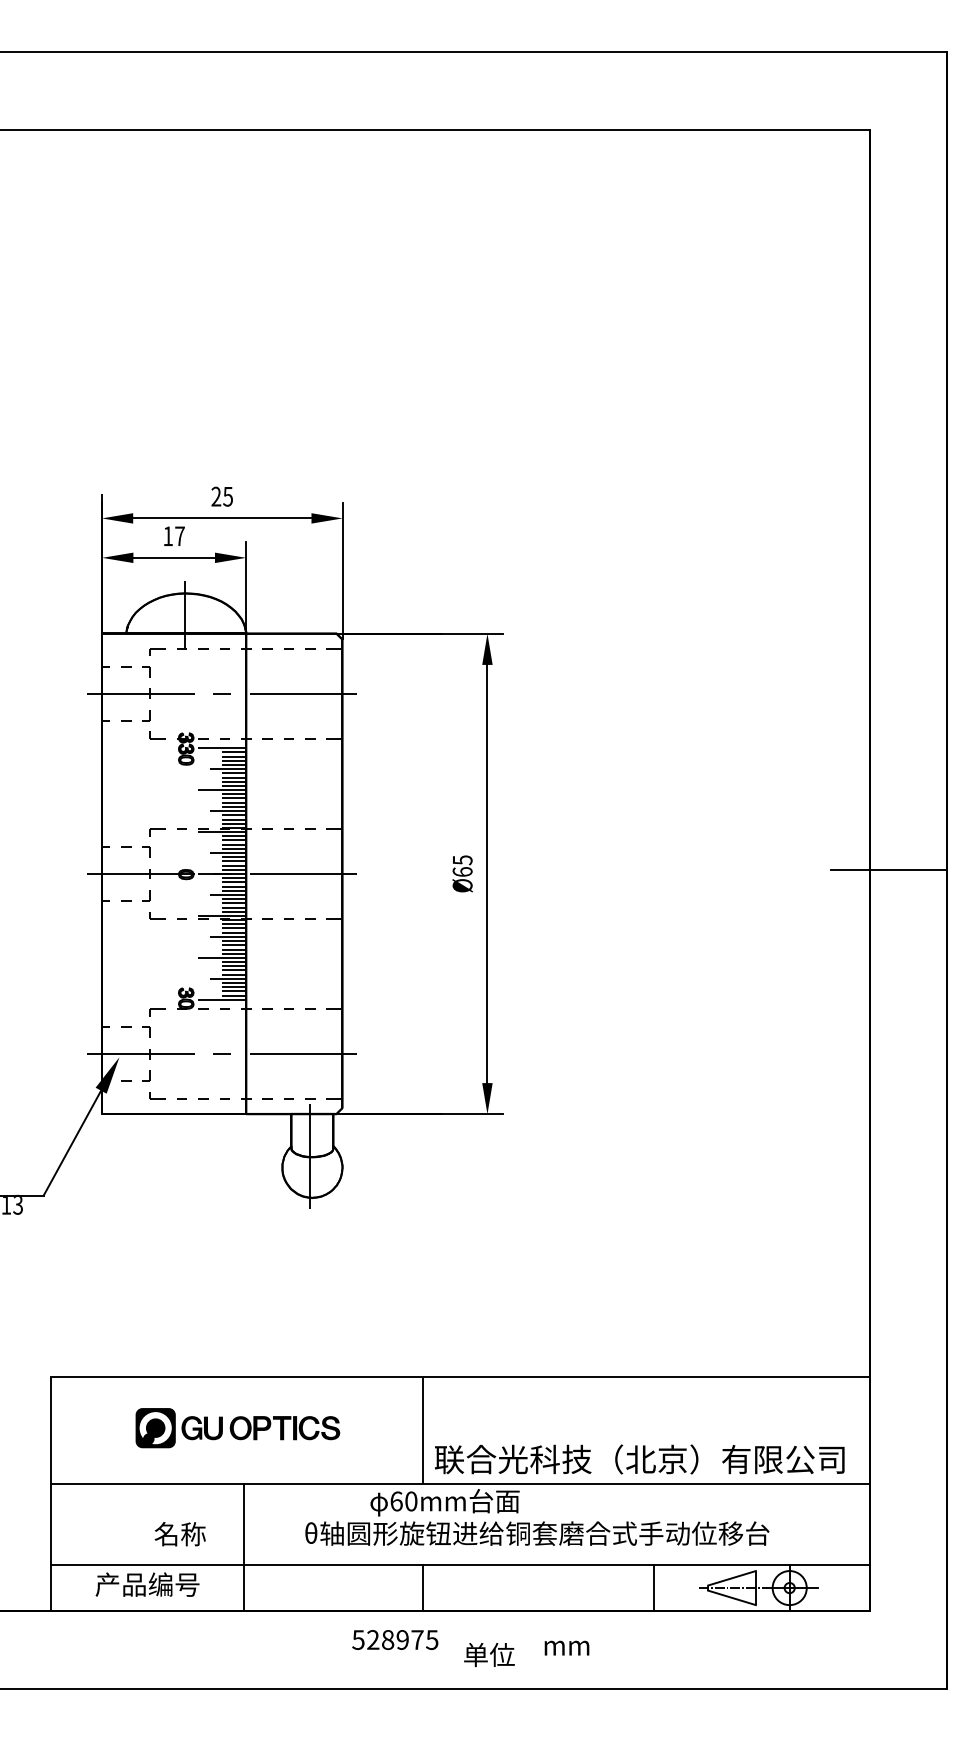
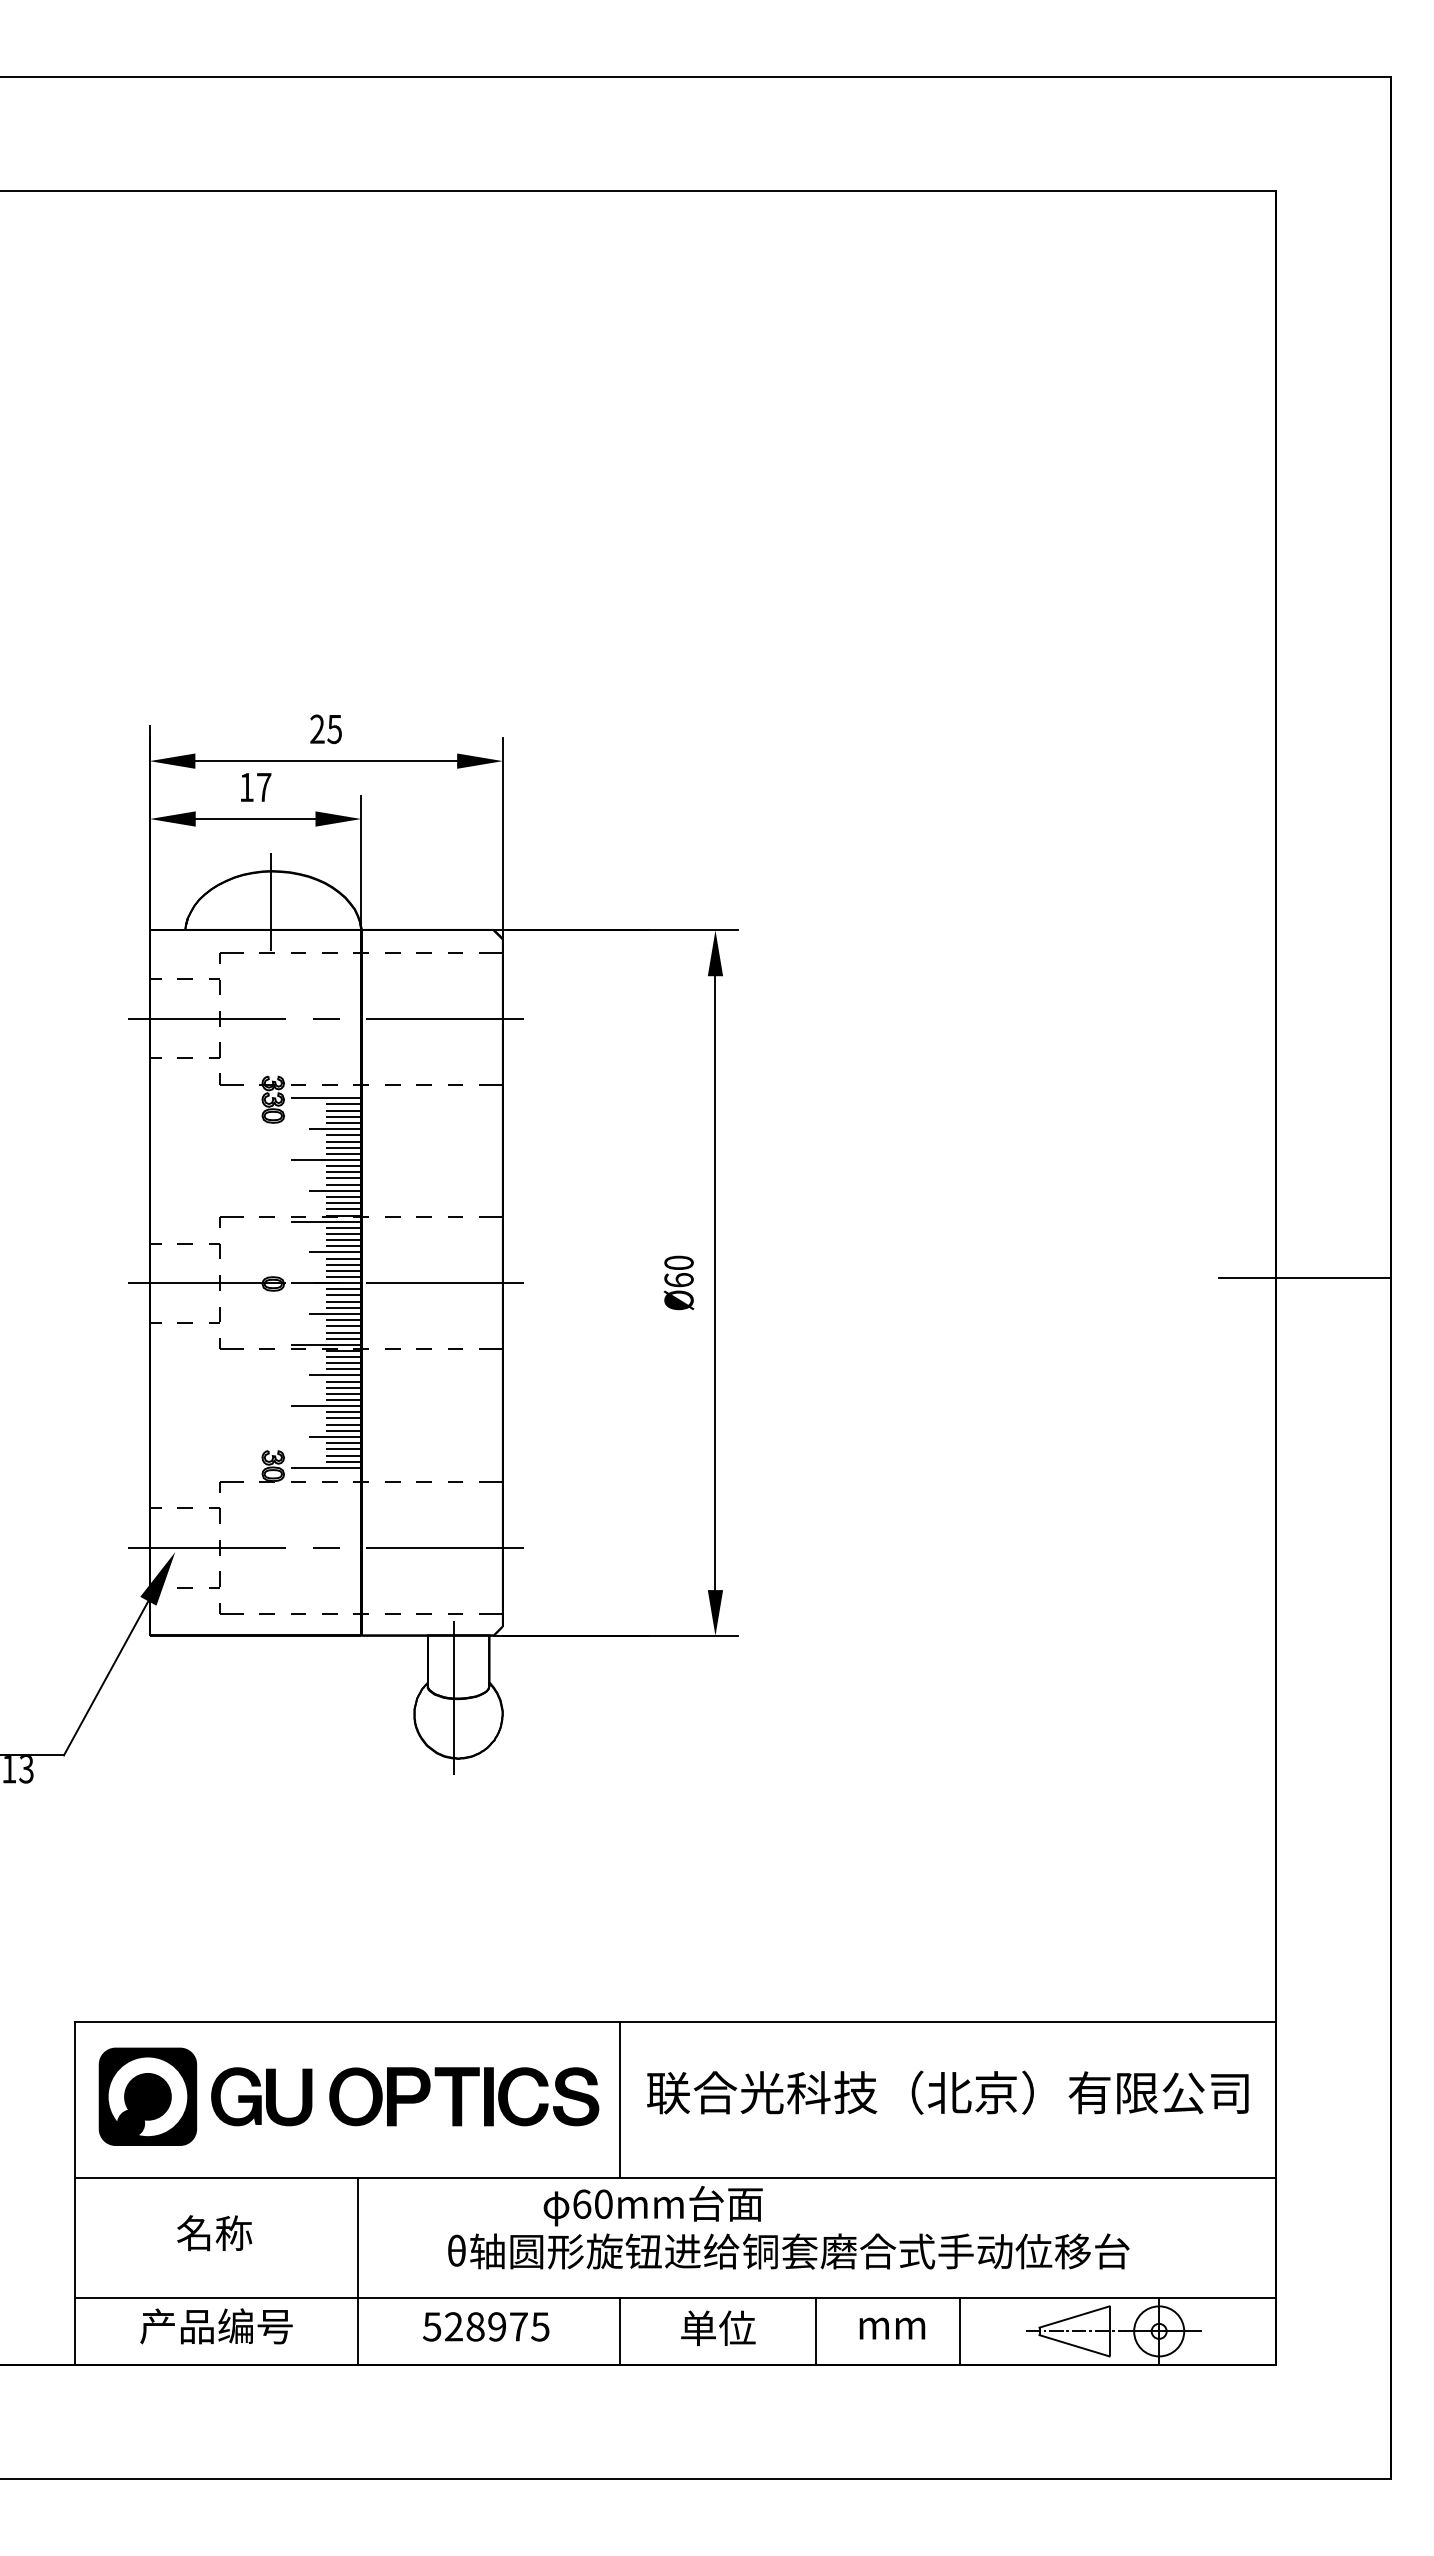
text: (462, 860) -> (678, 1263), Ø65 -> Ø60
part: (237, 1427) -> (348, 2095), size x1.67
text: (639, 1459) -> (947, 2092), moved
text: (179, 1534) -> (213, 2233), moved
line: (555, 1587) -> (815, 2330), added
text: (395, 1639) -> (486, 2326), moved
text: (566, 1647) -> (891, 2327), moved
text: (489, 1654) -> (718, 2327), moved

